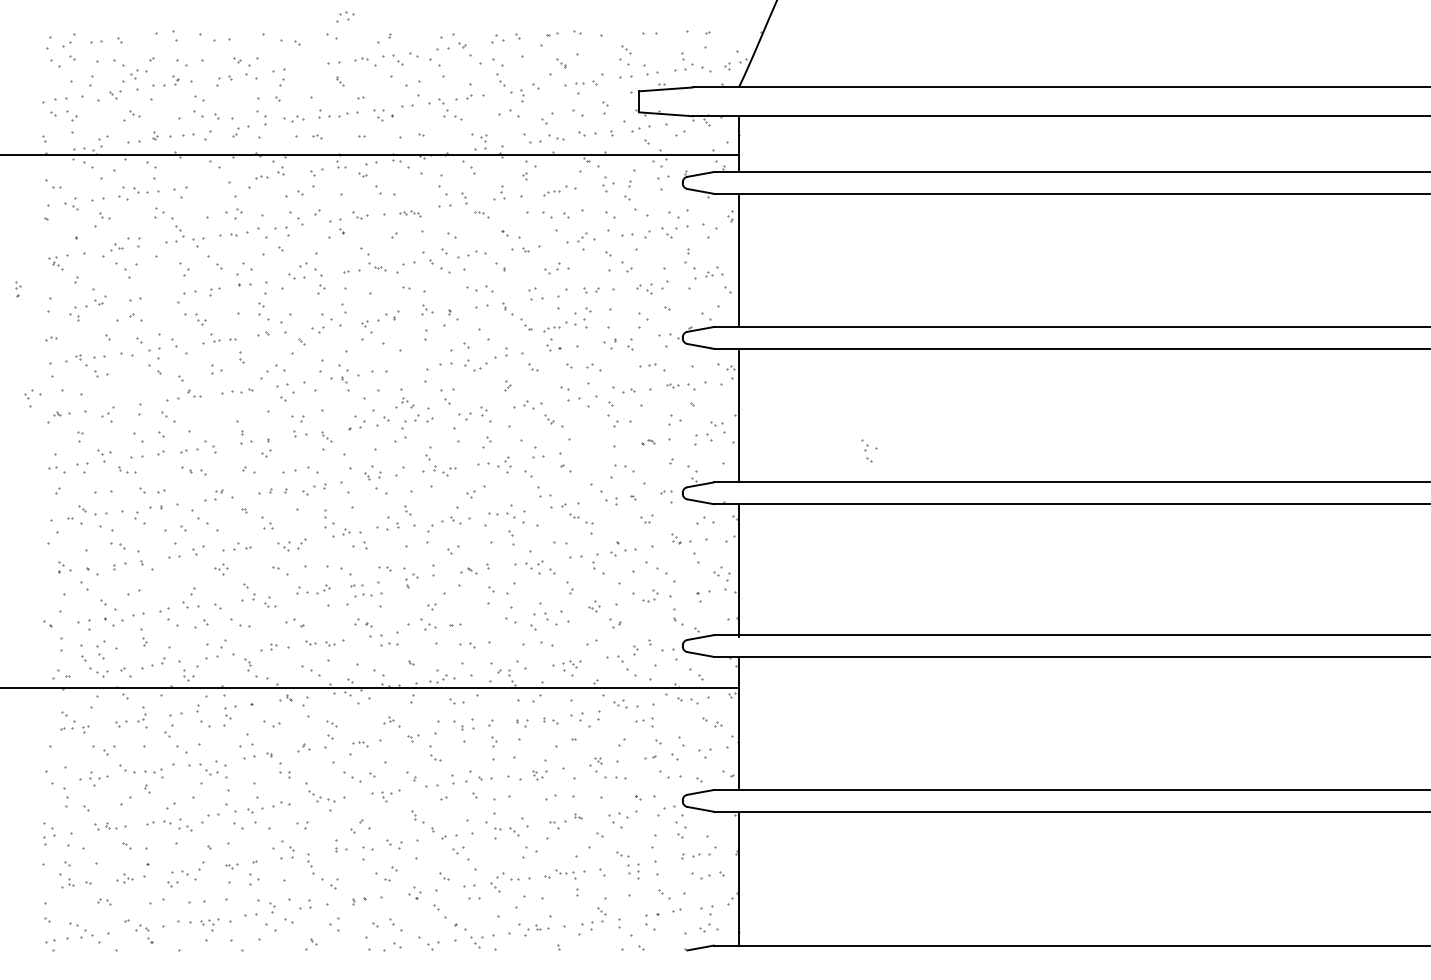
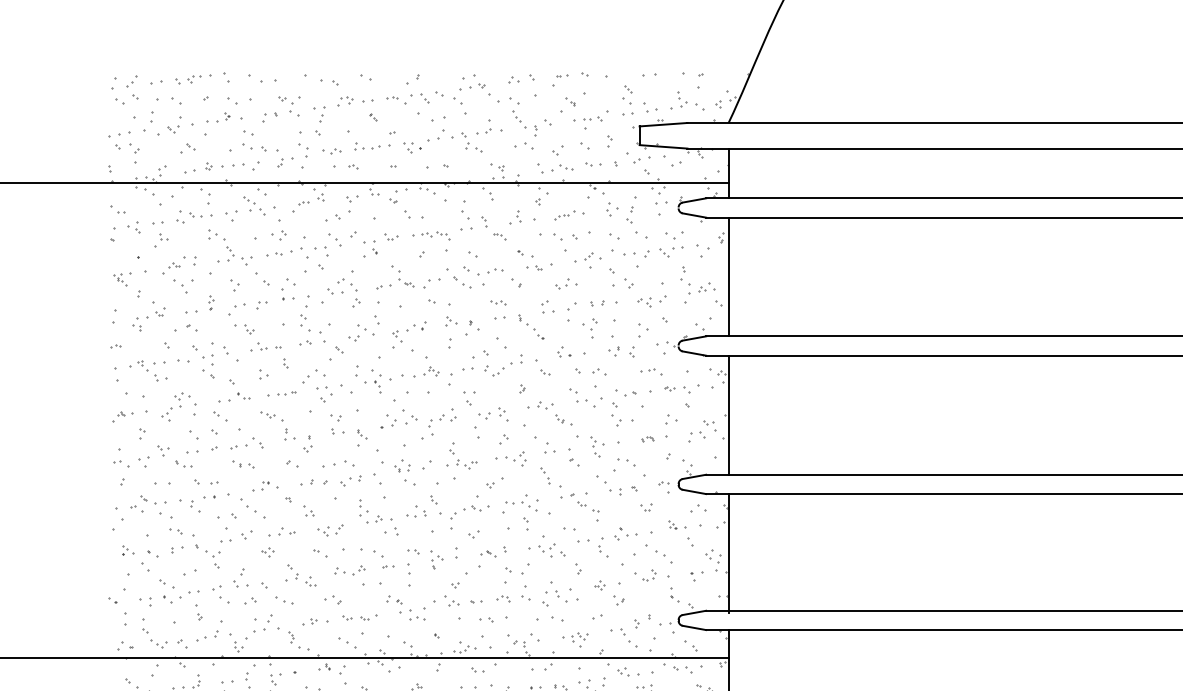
part: (345, 16) -> (346, 100), moved
part: (138, 74) -> (193, 79), moved
part: (206, 180) -> (254, 205), added
part: (410, 213) -> (436, 235), size x1.43
part: (18, 289) -> (211, 302), moved
part: (480, 289) -> (498, 302), size x0.62
part: (559, 326) -> (568, 335), removed
part: (32, 398) -> (182, 399), moved
part: (404, 402) -> (430, 370), moved
part: (221, 415) -> (267, 415), added
part: (869, 450) -> (597, 446), moved
part: (532, 483) -> (544, 475), size x0.62
part: (363, 595) -> (394, 575), removed
part: (486, 621) -> (503, 598), added
part: (100, 649) -> (216, 559), moved

